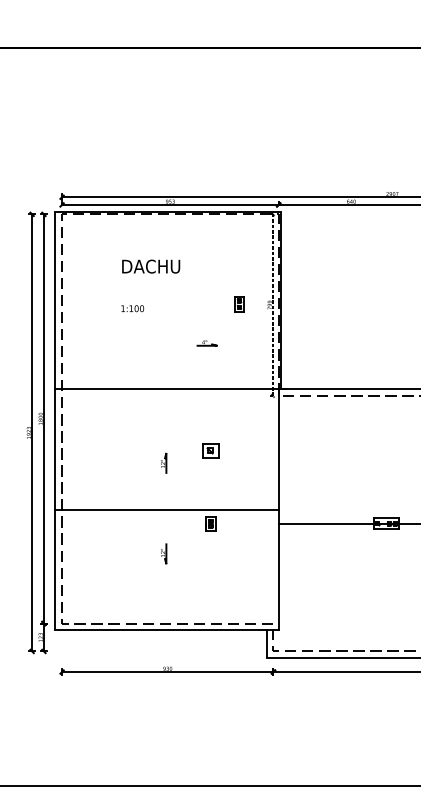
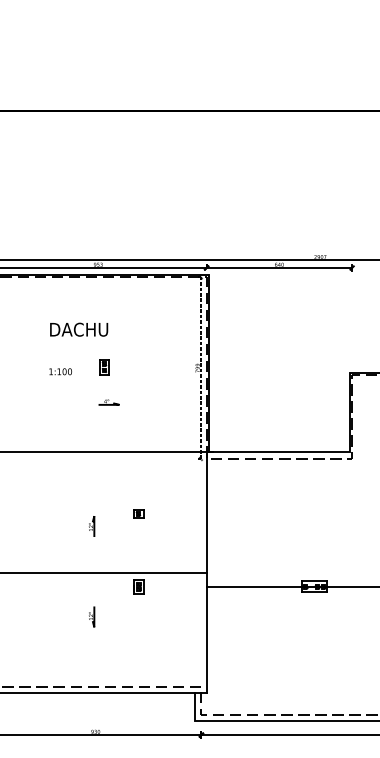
part: (239, 304) -> (104, 367), moved
part: (206, 343) -> (108, 402), moved
part: (210, 450) -> (138, 513), size x0.62

